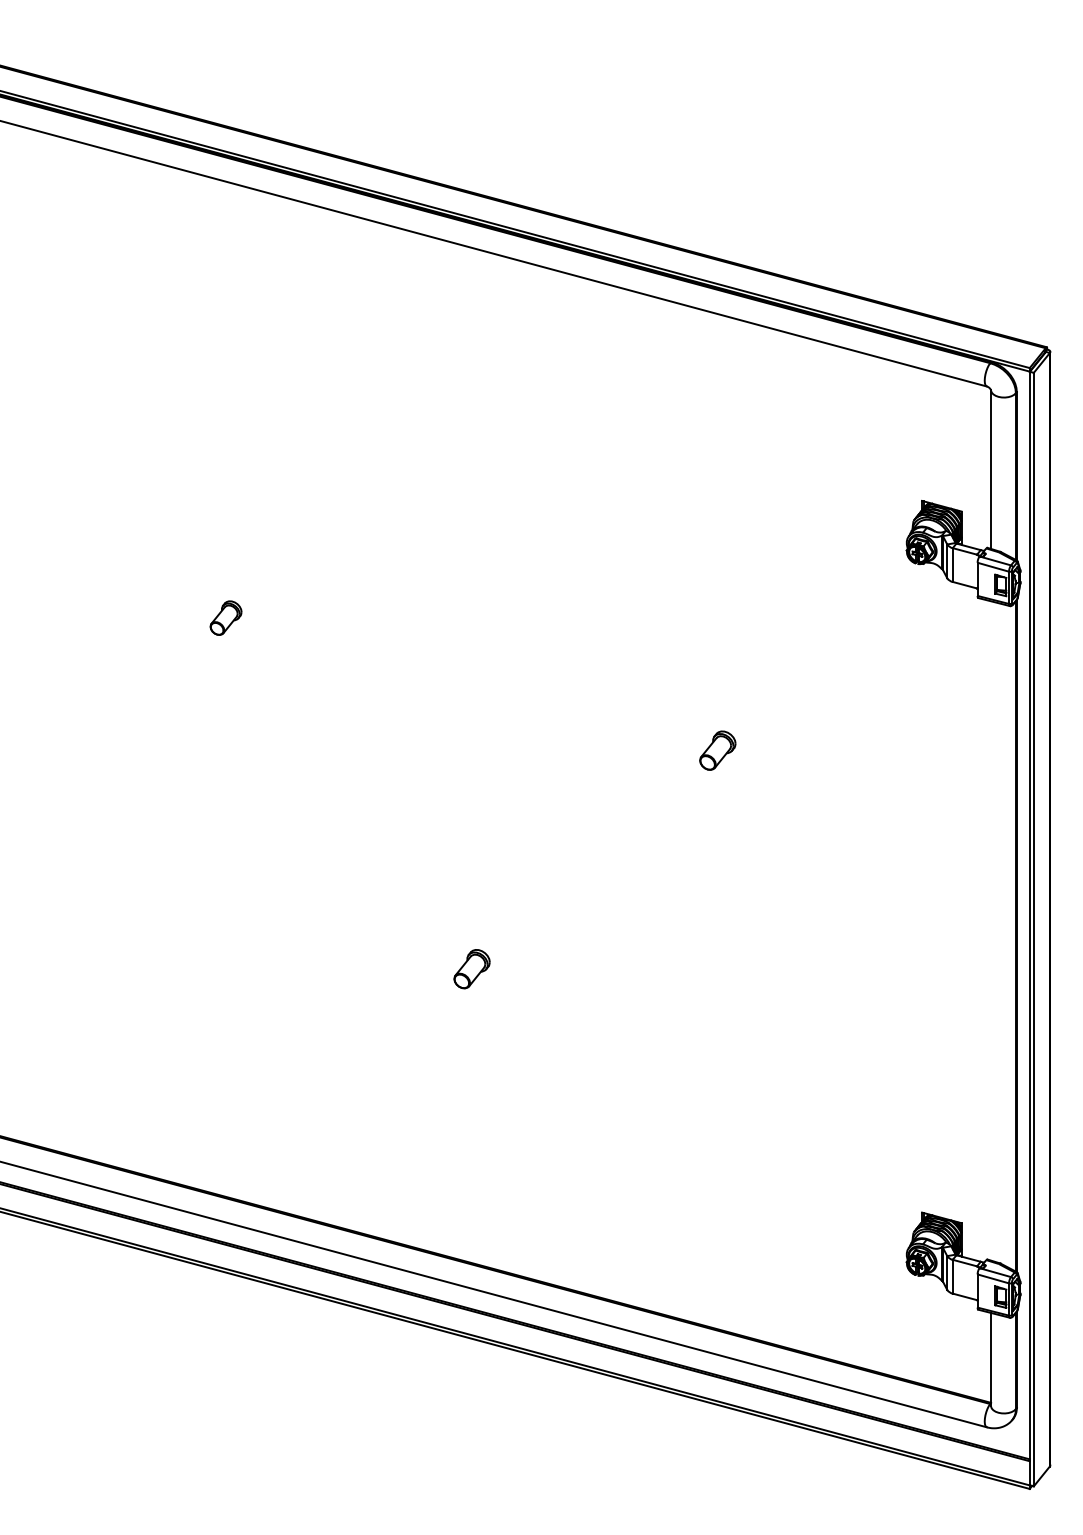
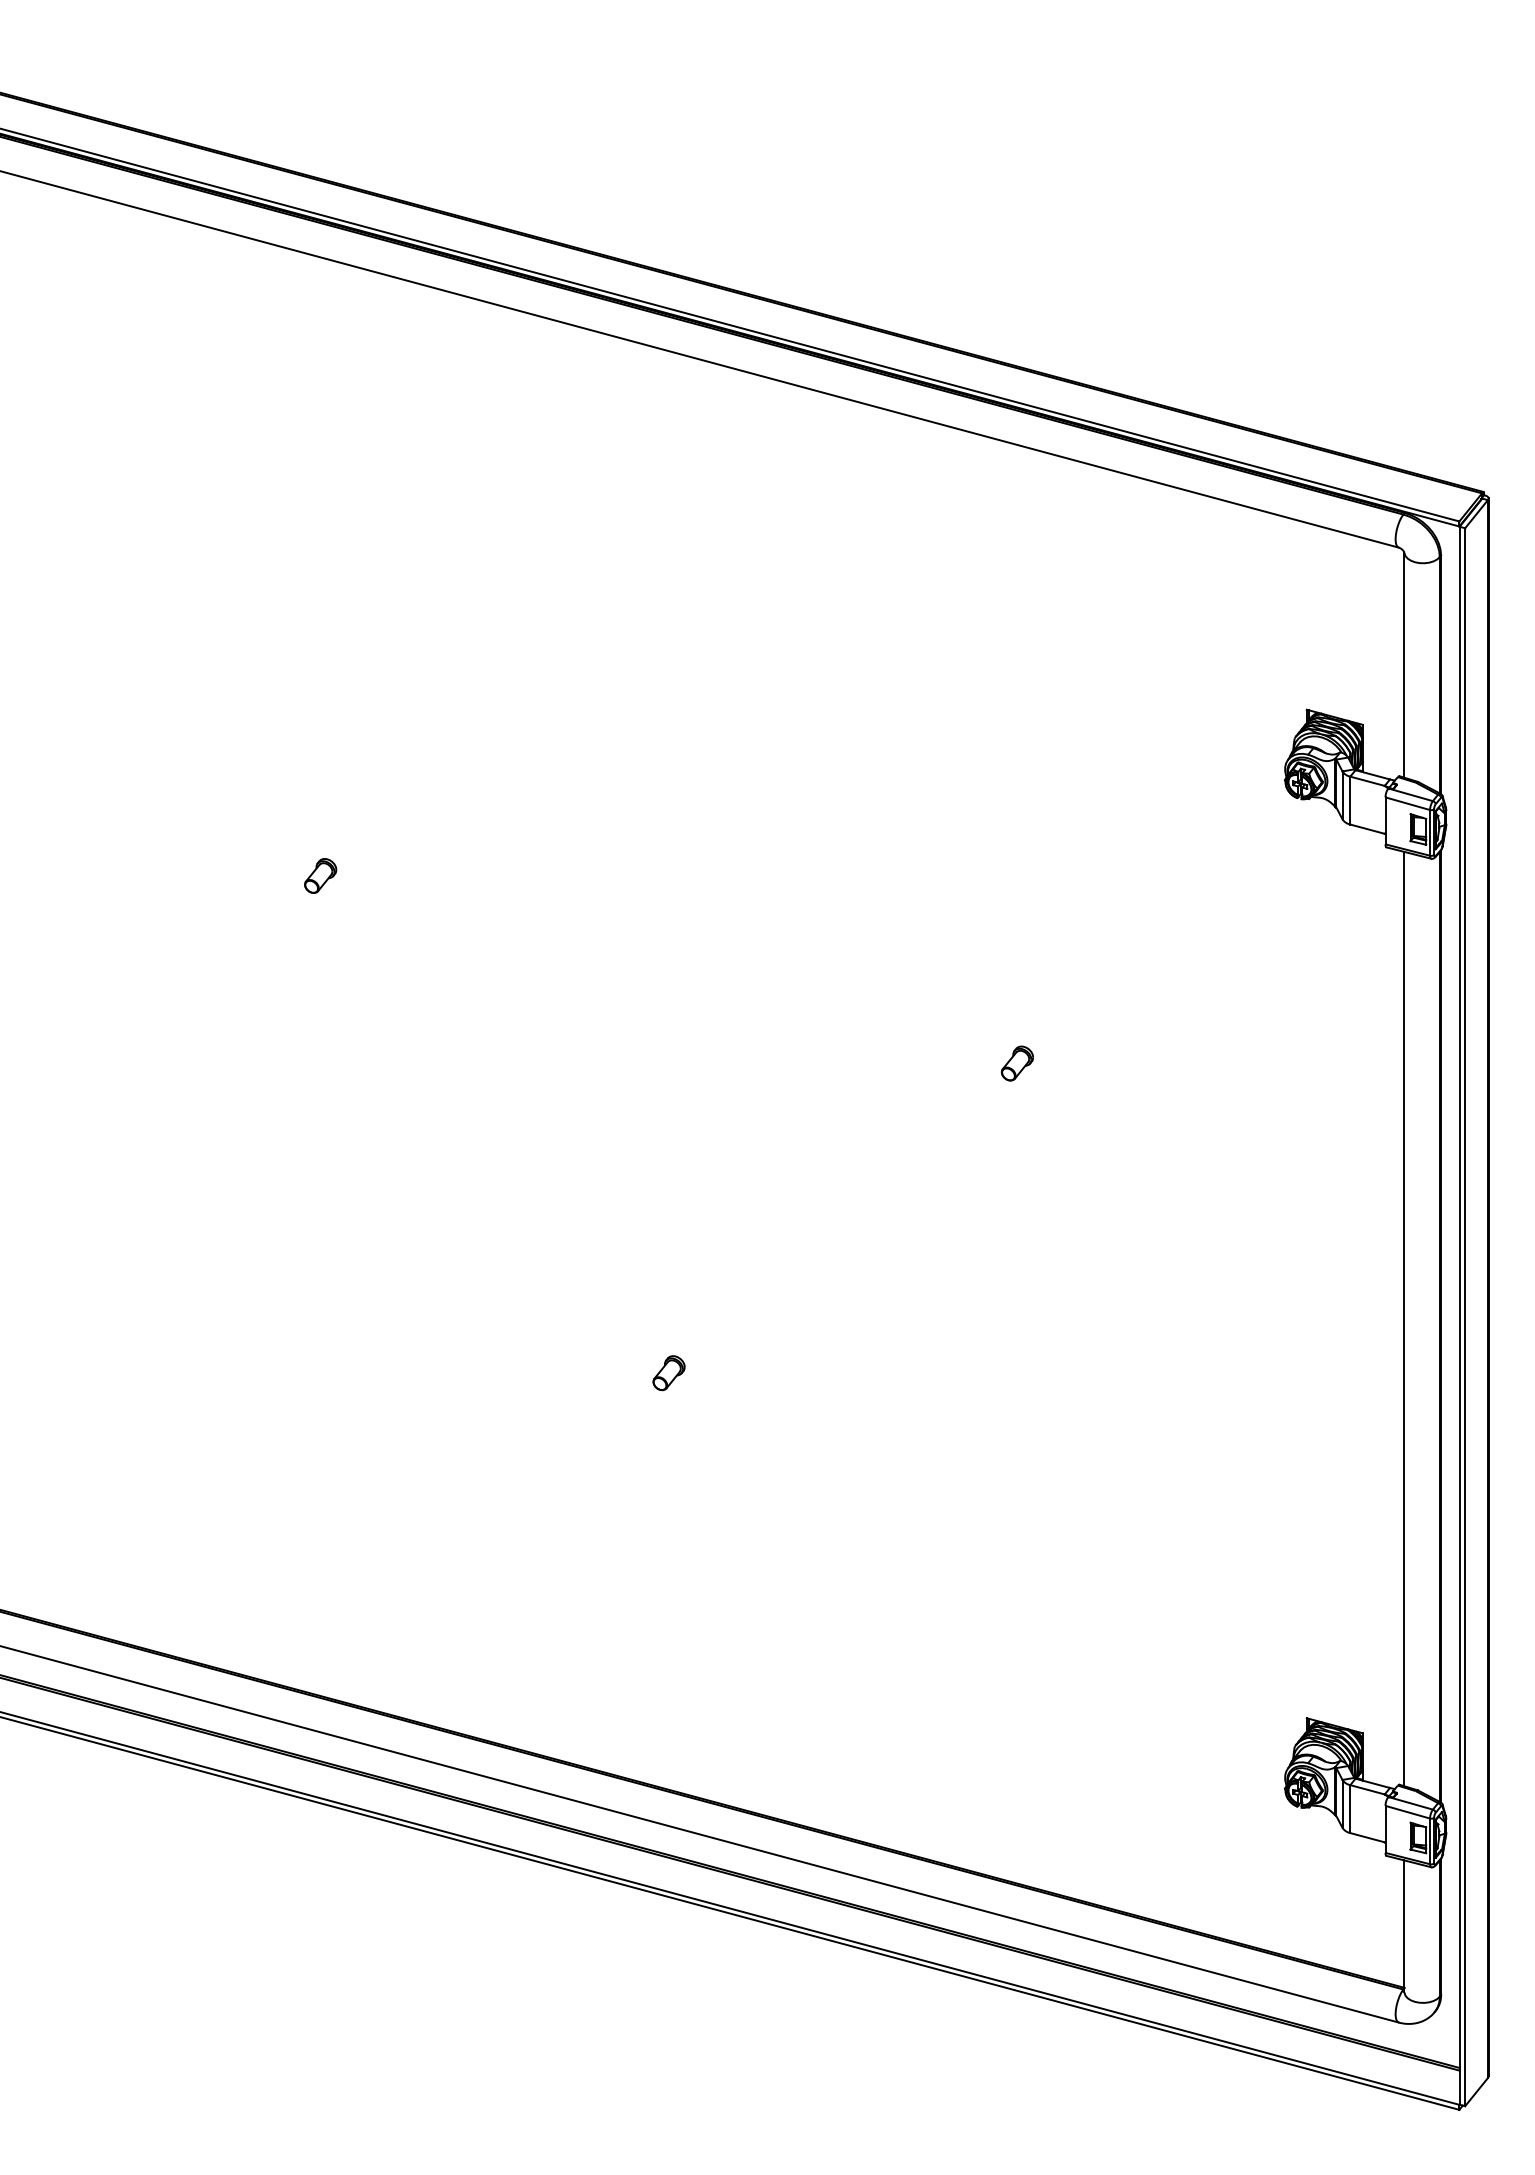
part: (226, 618) -> (321, 876), size x0.71
part: (717, 750) -> (1016, 1063), size x0.62
line: (990, 930) -> (1403, 1318), added
part: (471, 968) -> (668, 1372), size x0.62

